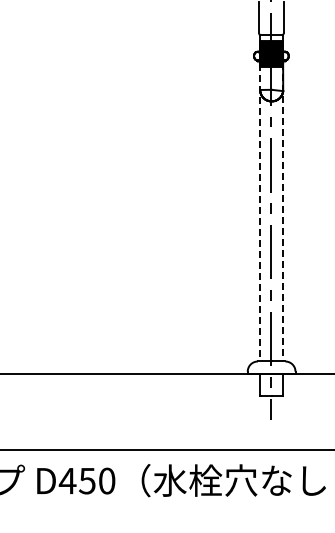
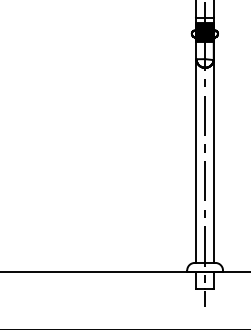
line: (260, 212) -> (196, 151), dashed -> solid
line: (283, 212) -> (214, 151), dashed -> solid

